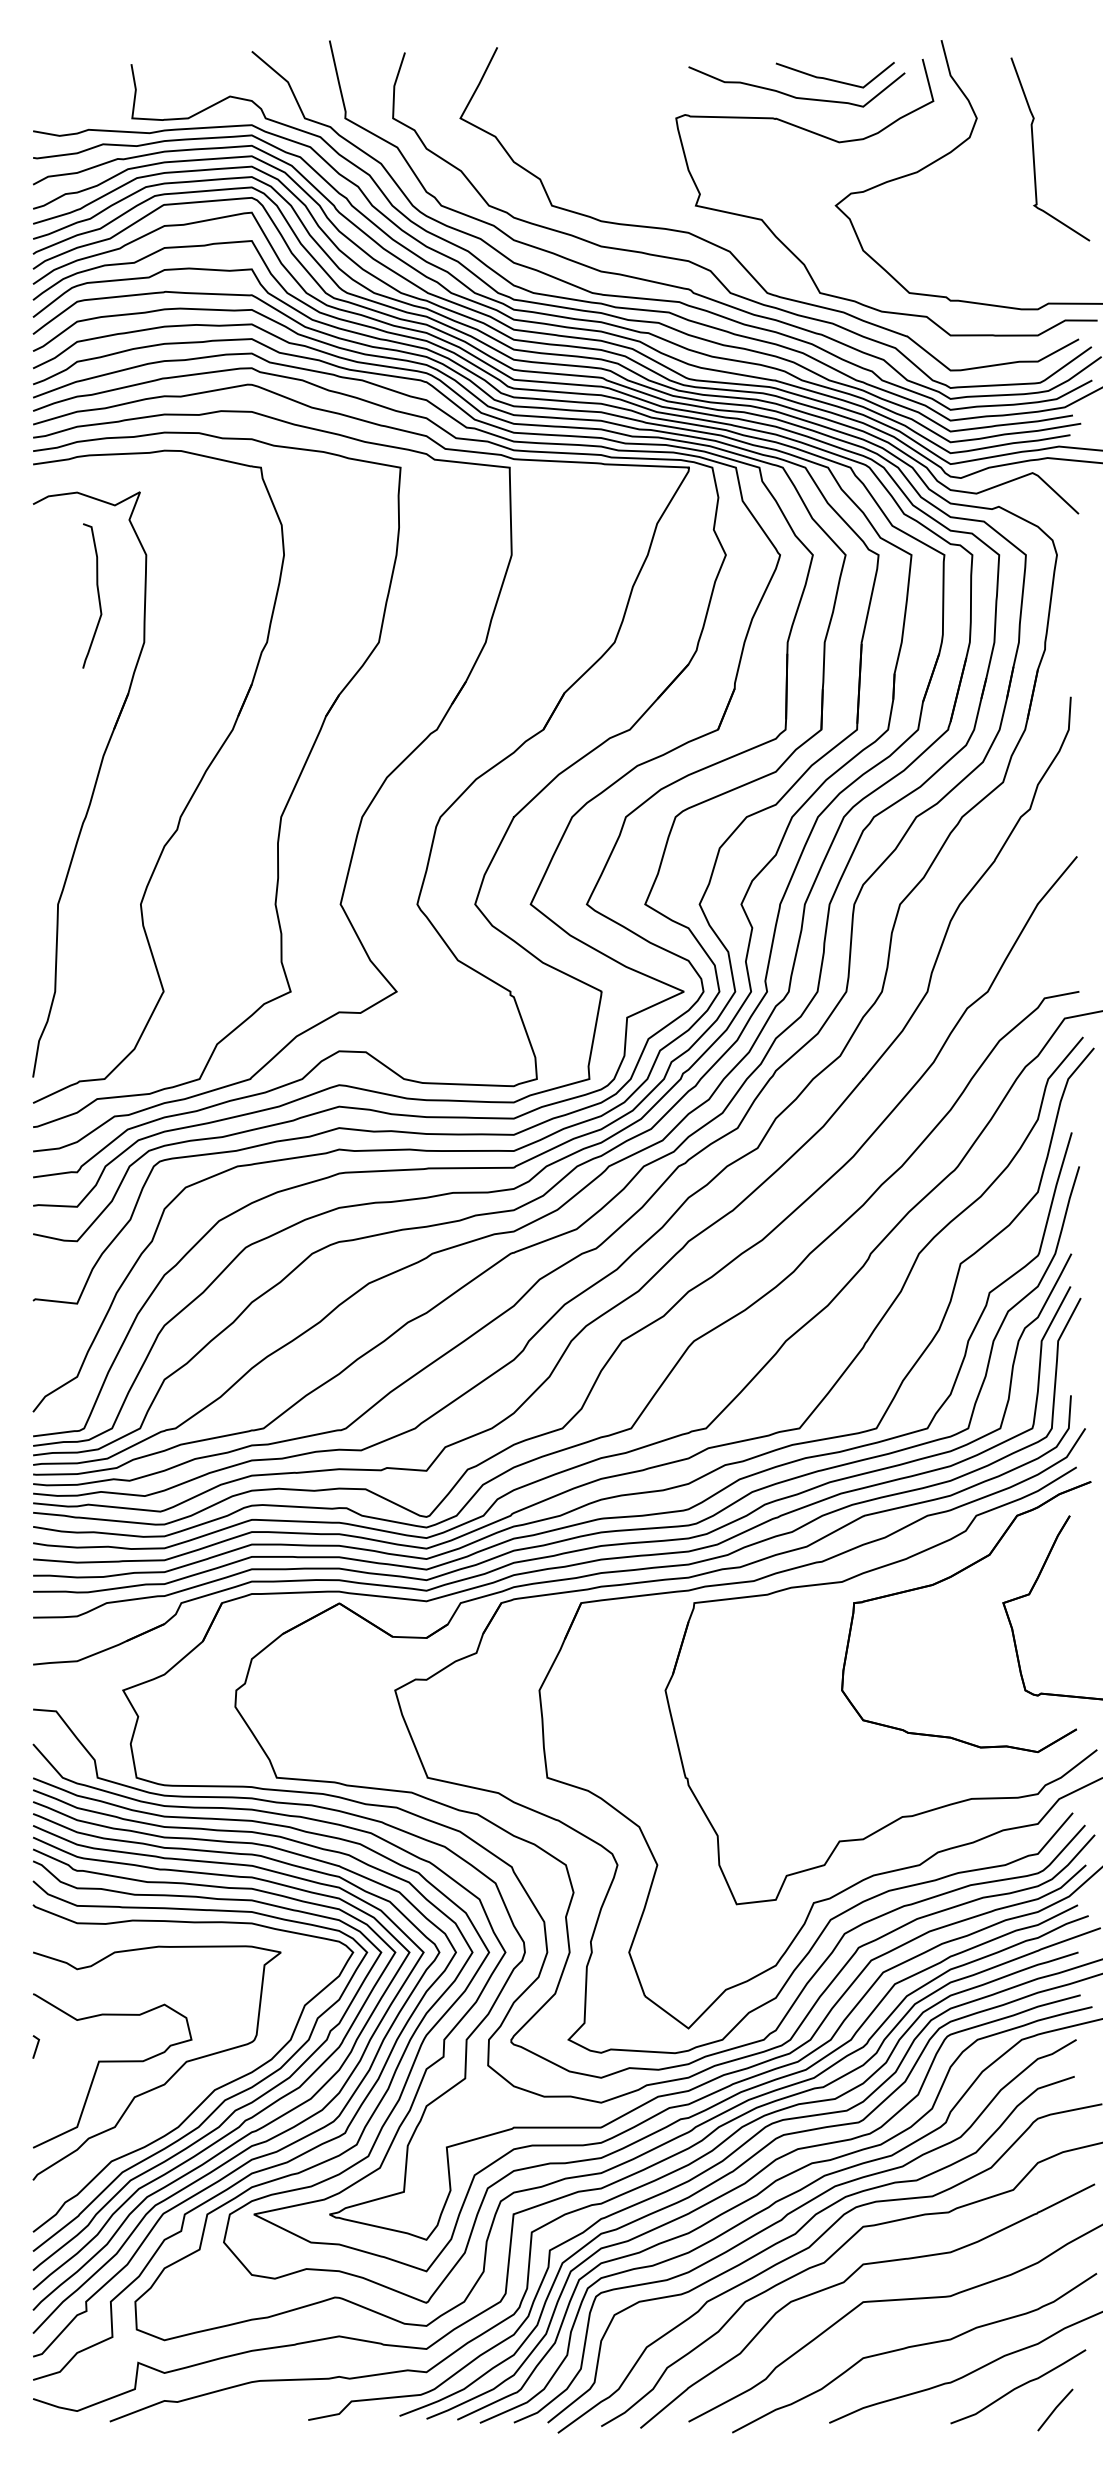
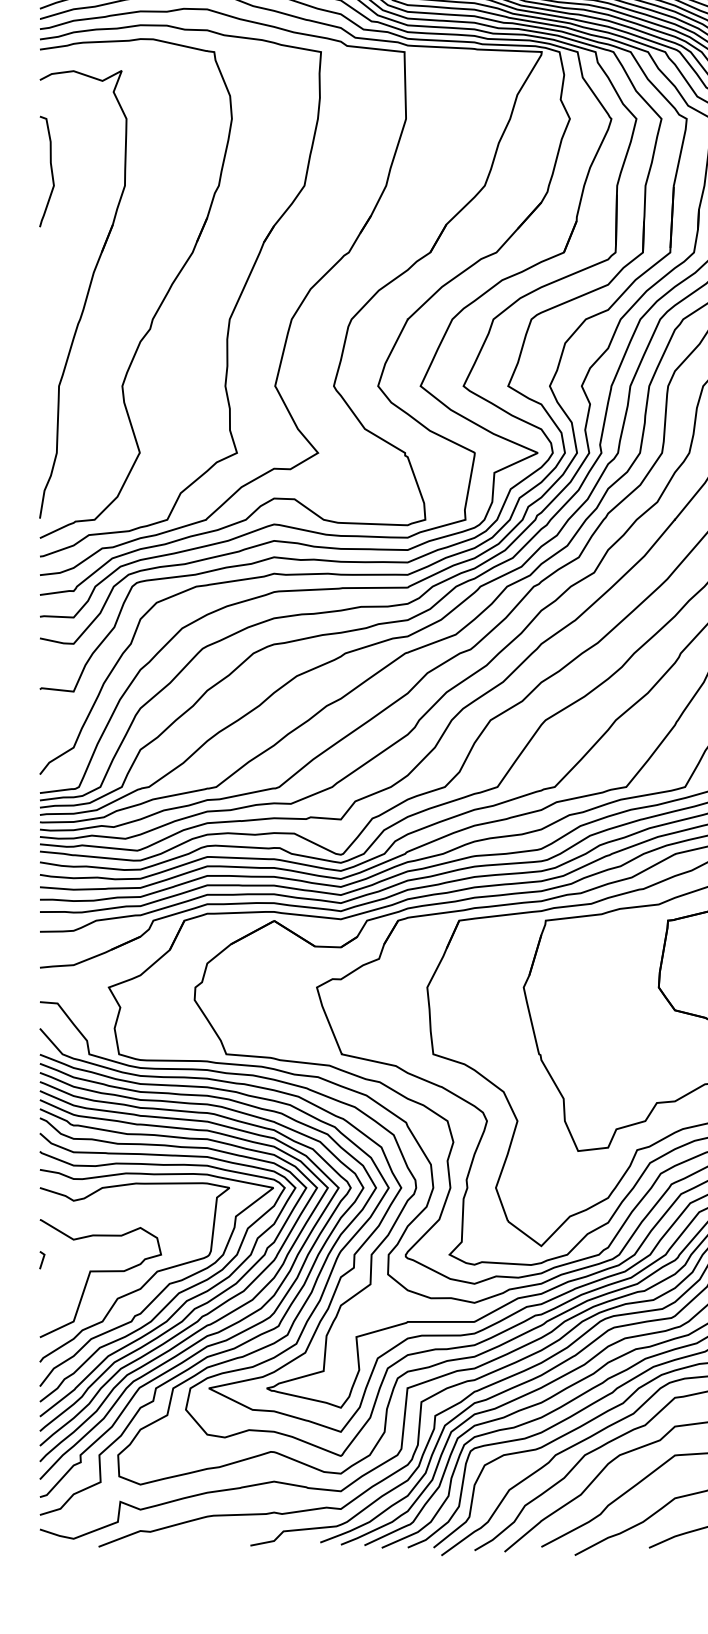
curve: (97, 595) -> (50, 171), moved
curve: (197, 2081) -> (165, 1286), added

